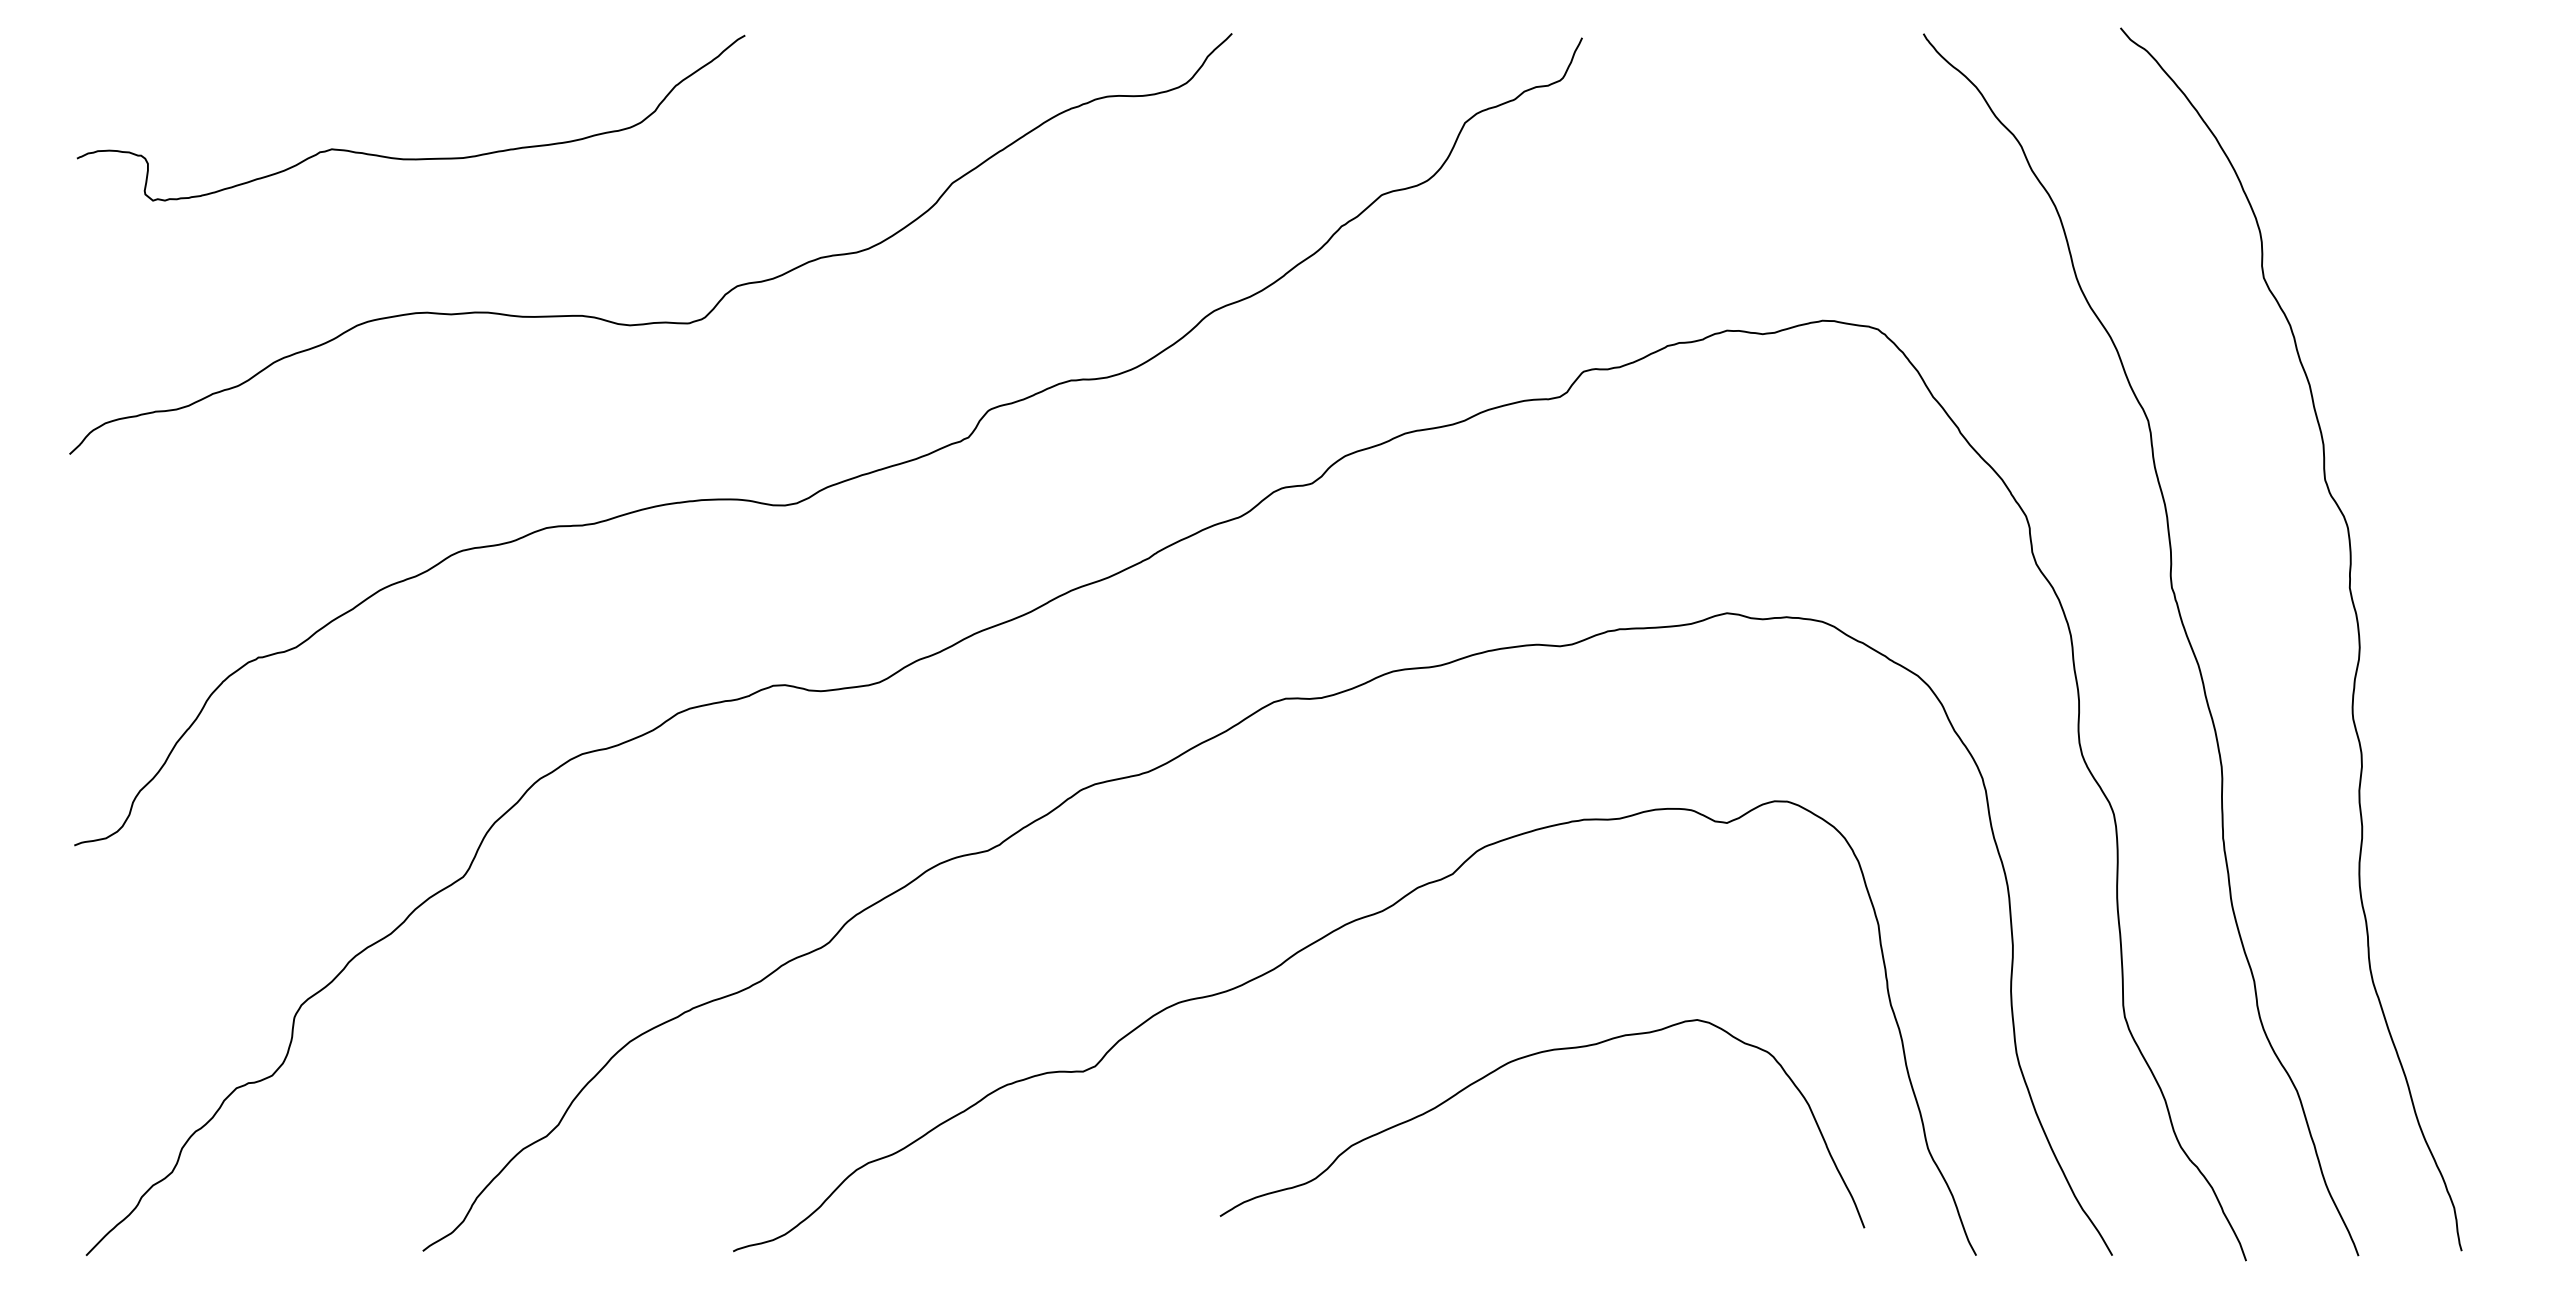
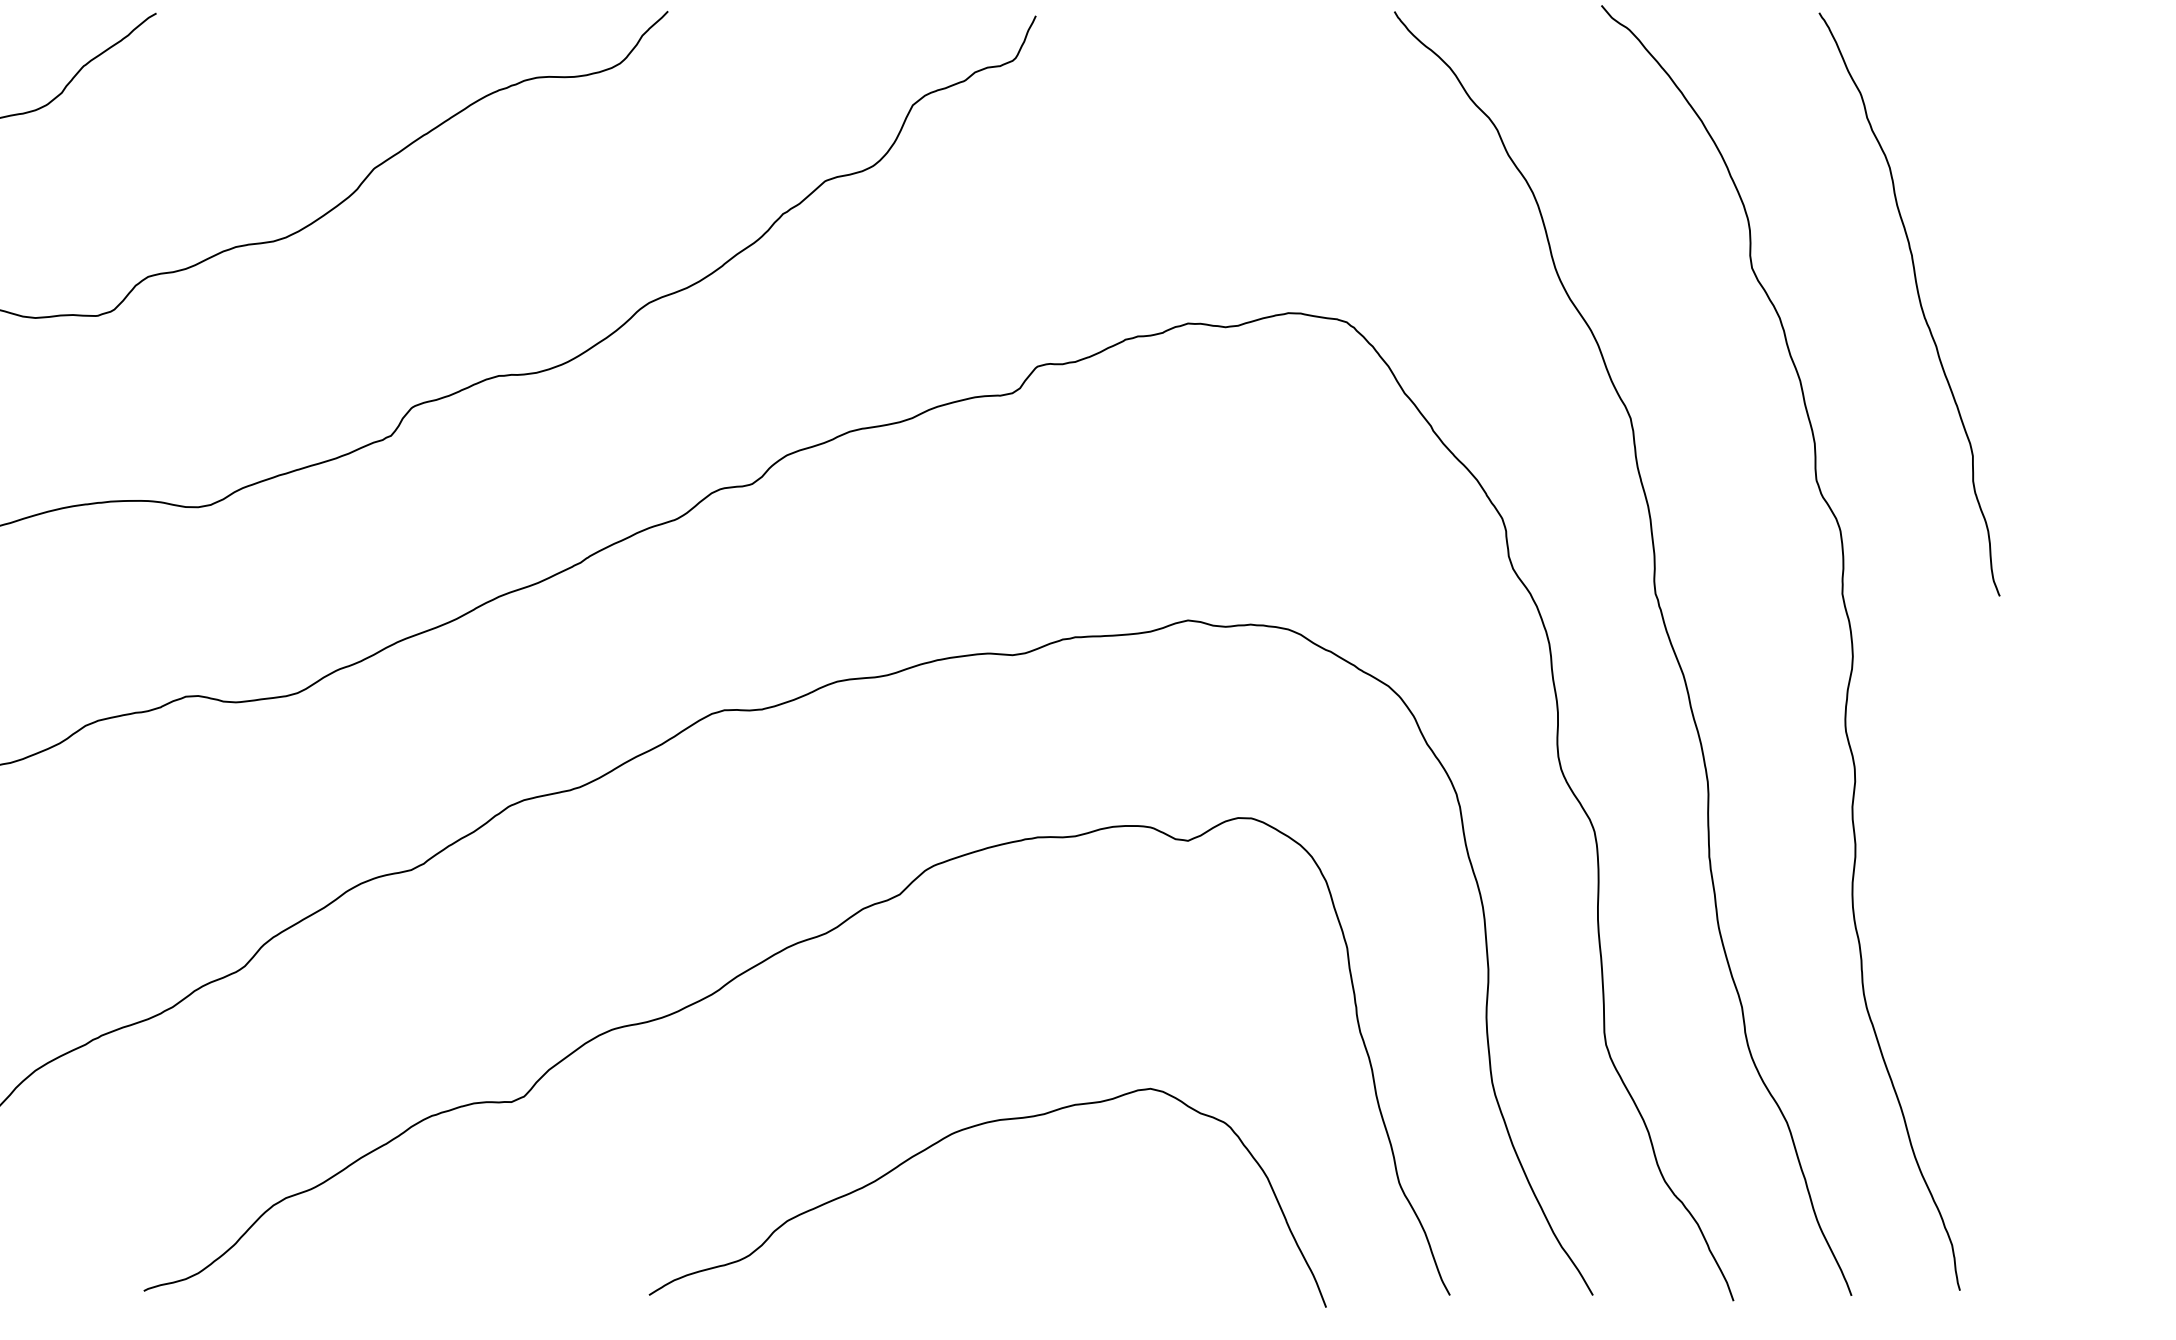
curve: (2422, 309) -> (1918, 301), added
curve: (1524, 1058) -> (968, 1129), moved

